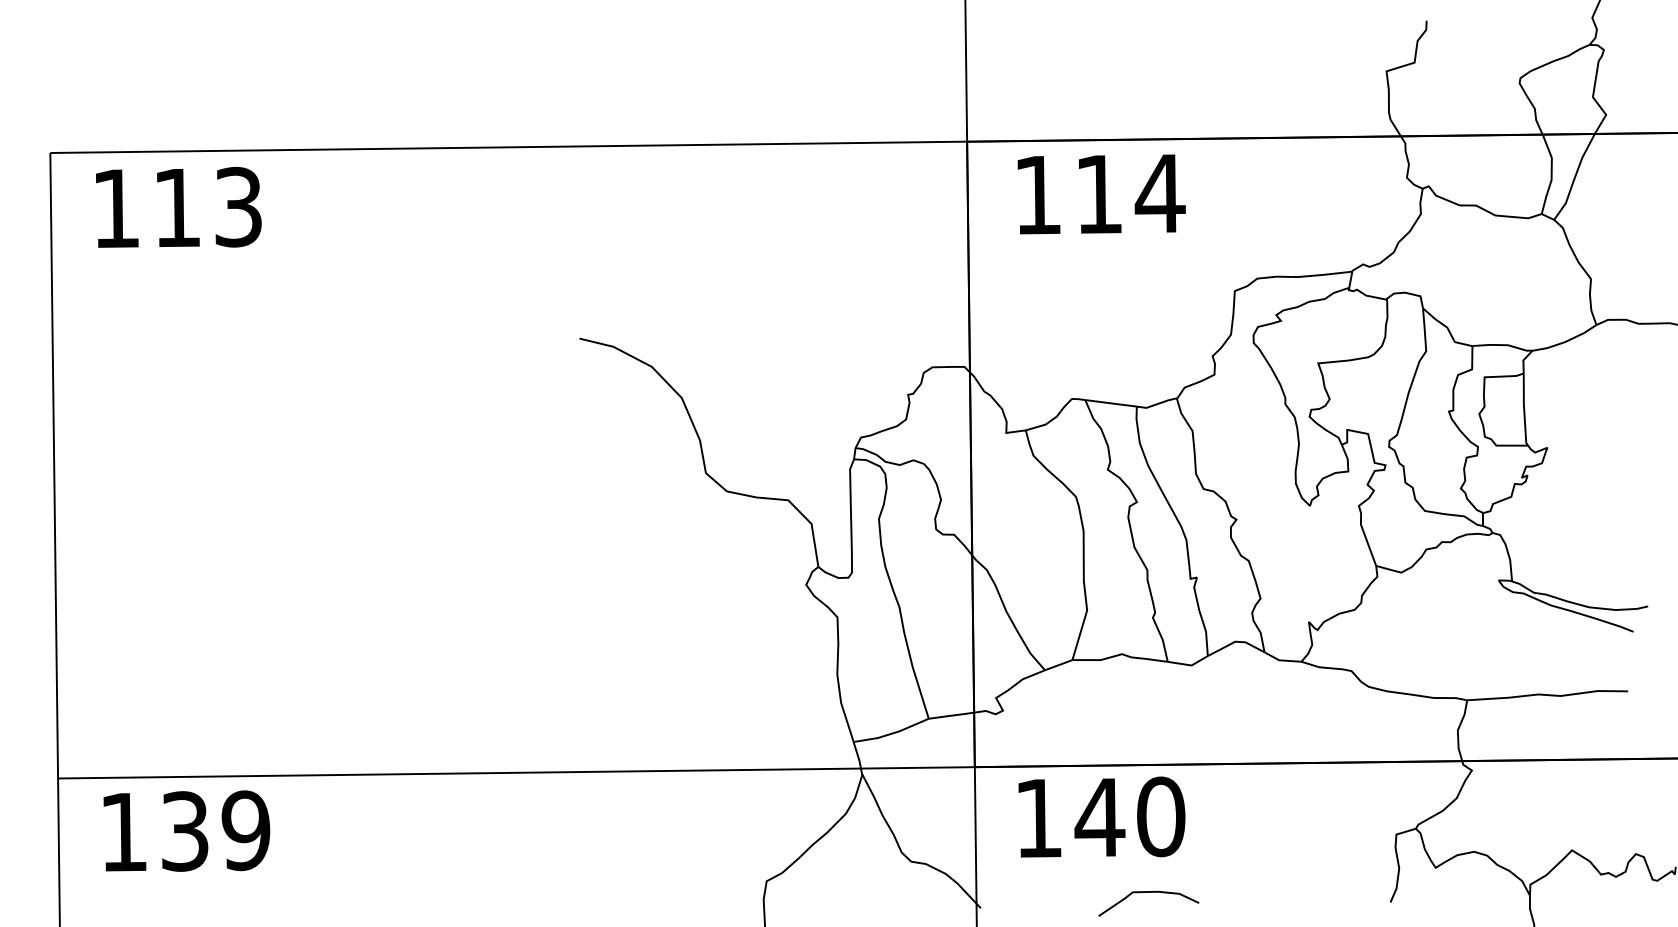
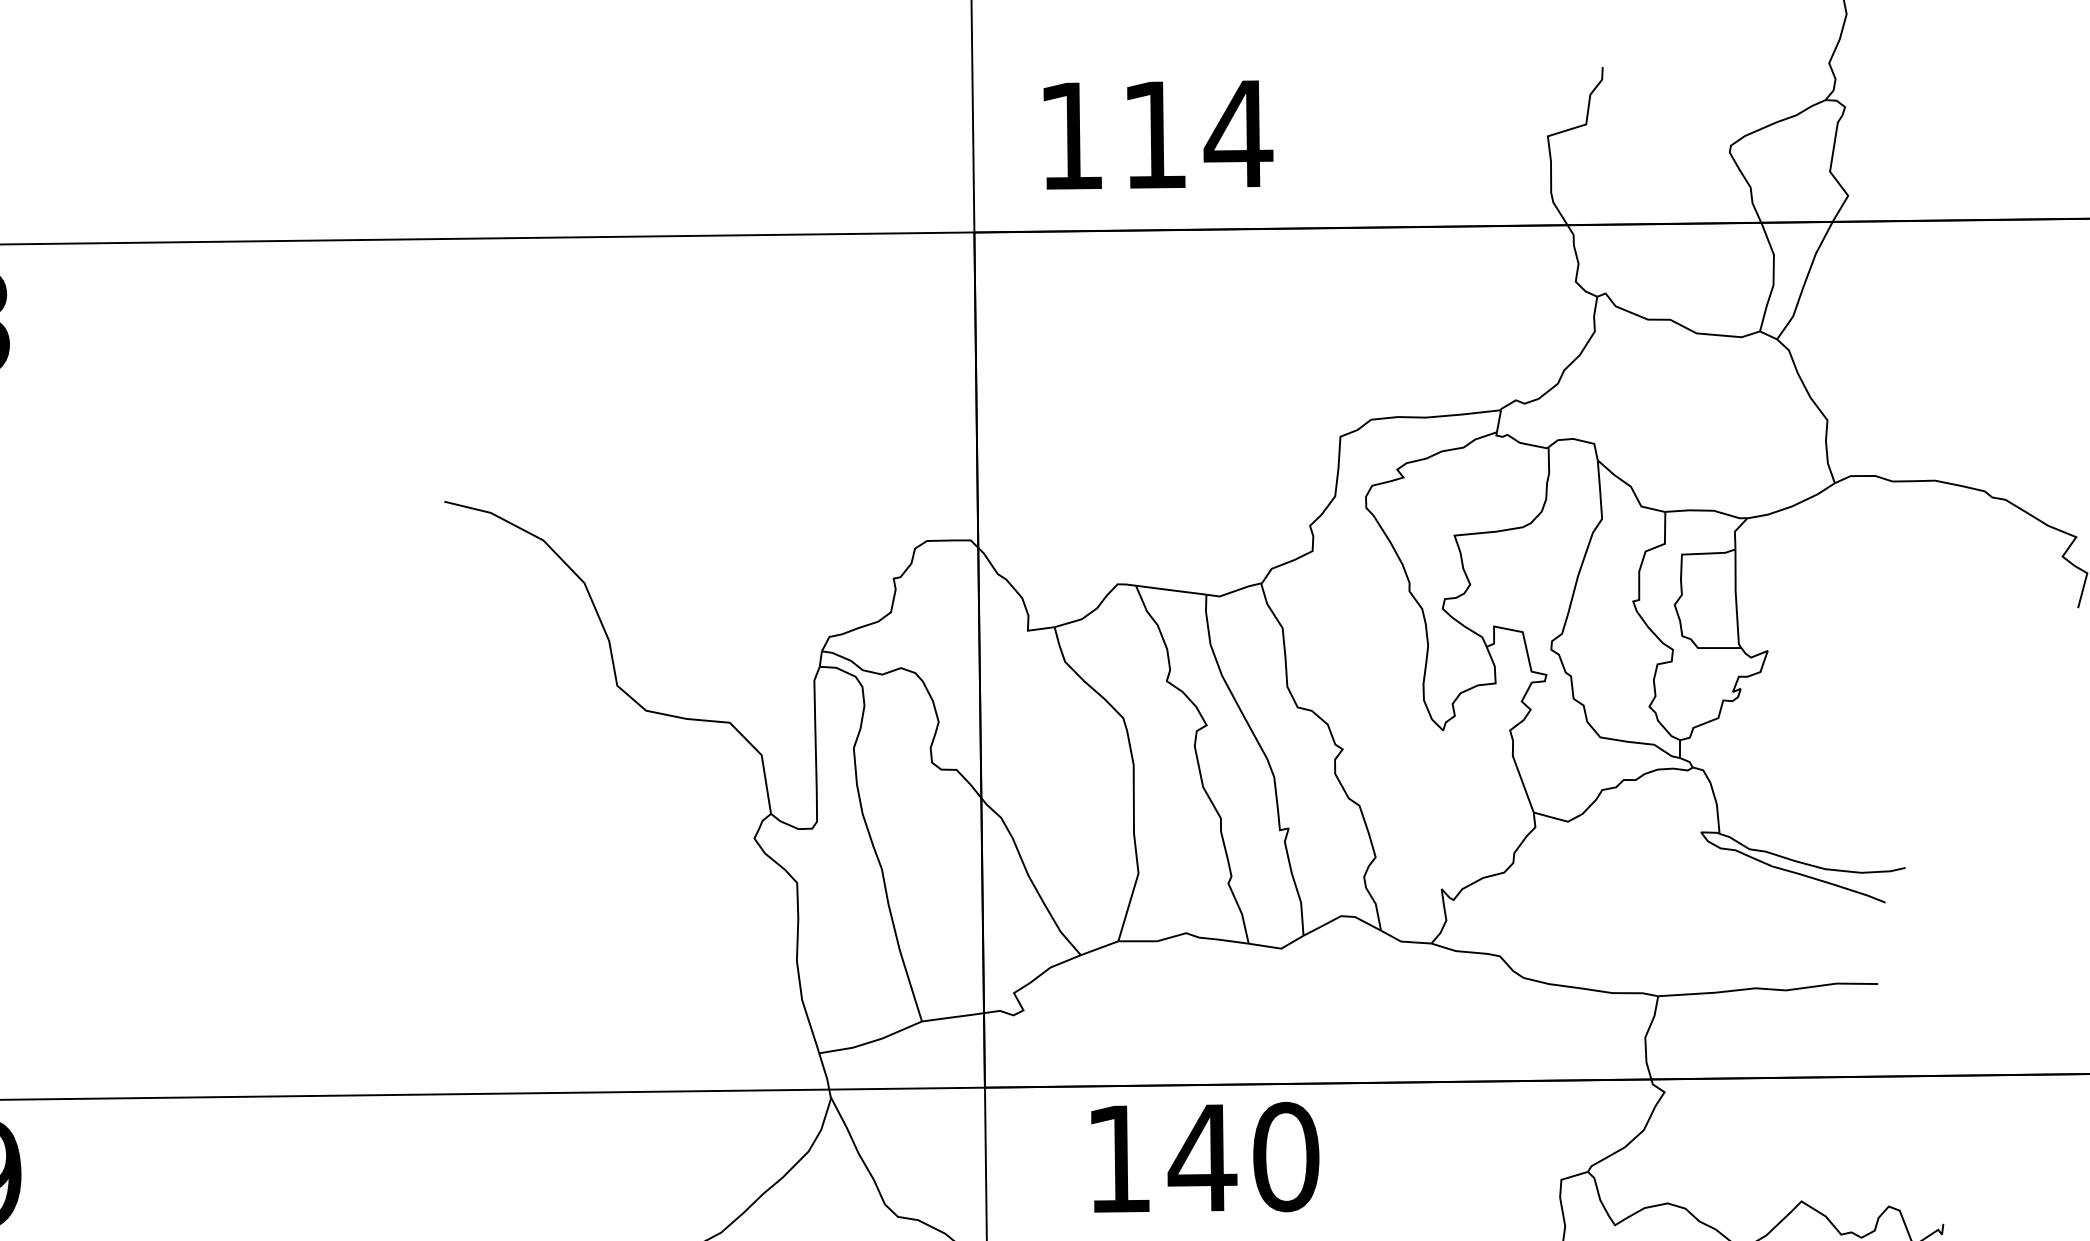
text: (1101, 194) -> (1158, 135), moved
text: (1101, 816) -> (1204, 1156), moved

